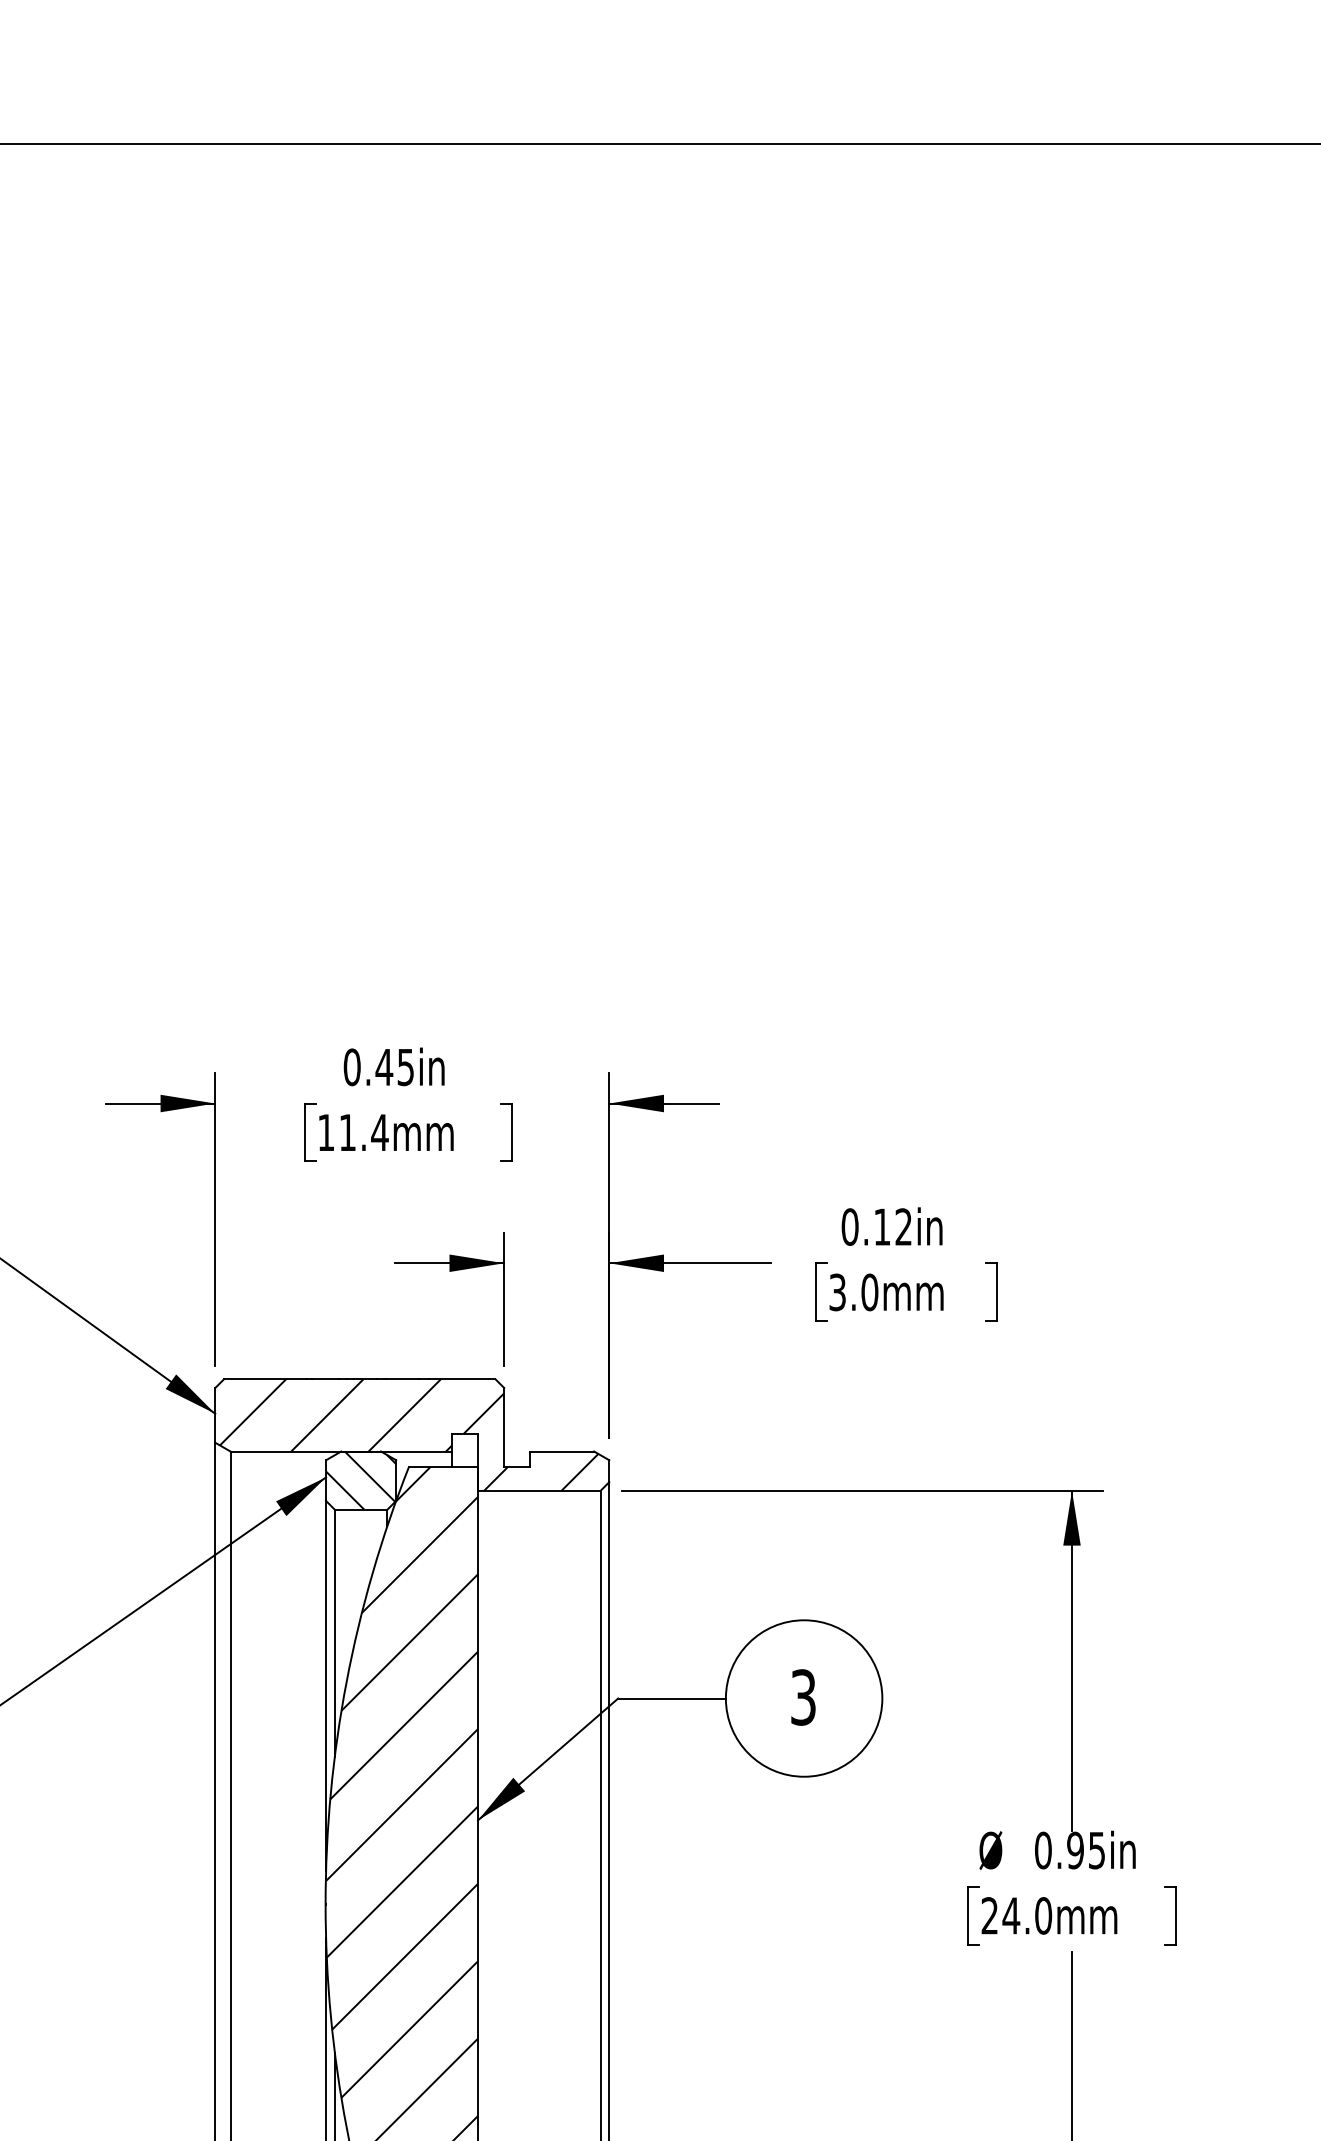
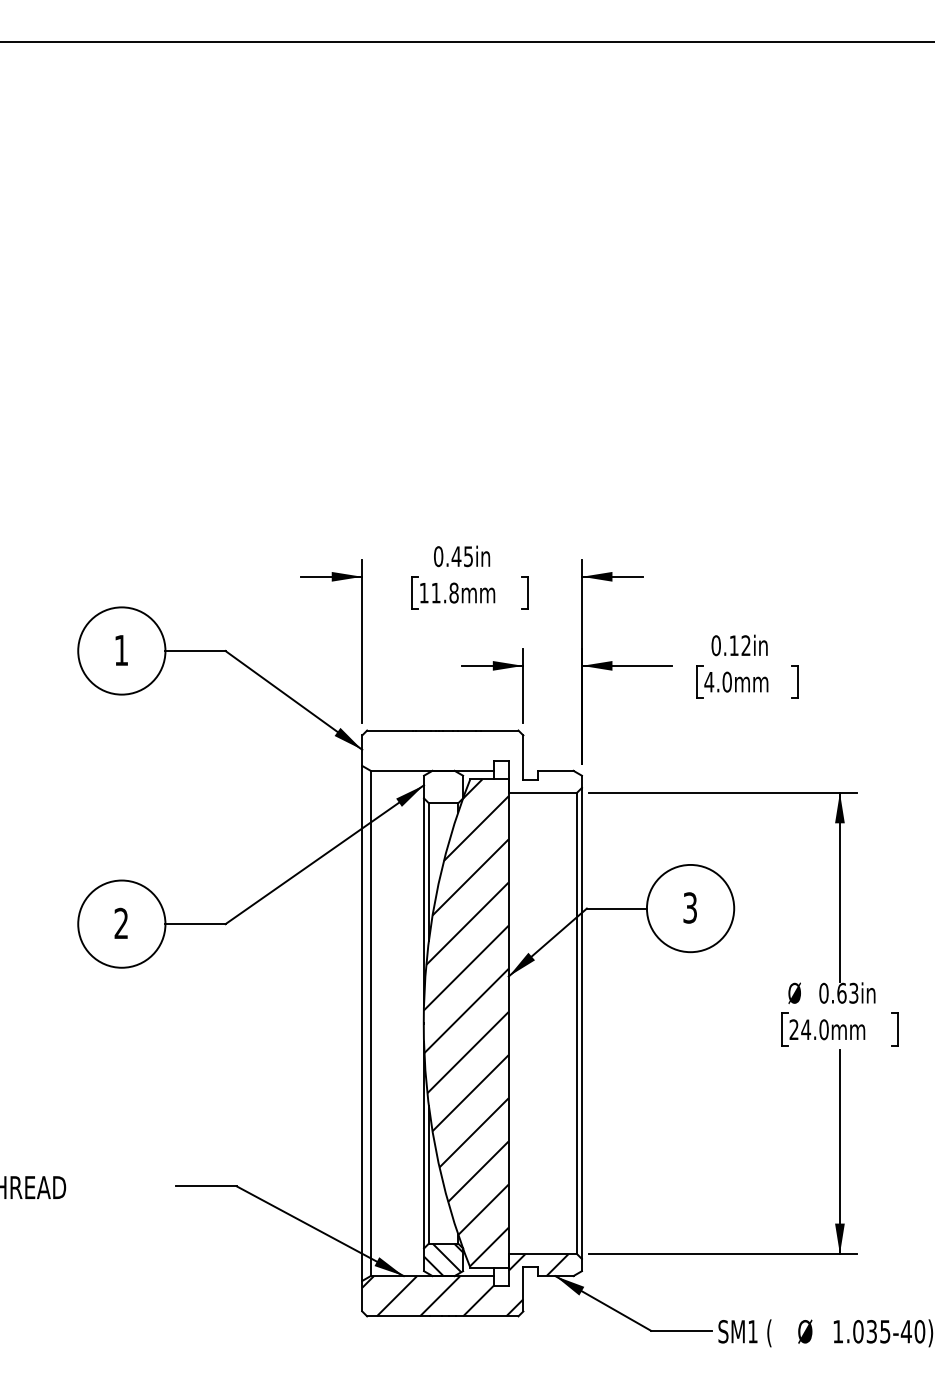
text: (378, 1131) -> (453, 592), 11.4mm -> 11.8mm
text: (838, 1291) -> (709, 681), 3.0mm -> 4.0mm
hatch: (407, 1434) -> (469, 761), removed
hatch: (360, 1479) -> (443, 786), removed
text: (1085, 1849) -> (847, 992), 0.95in -> 0.63in

